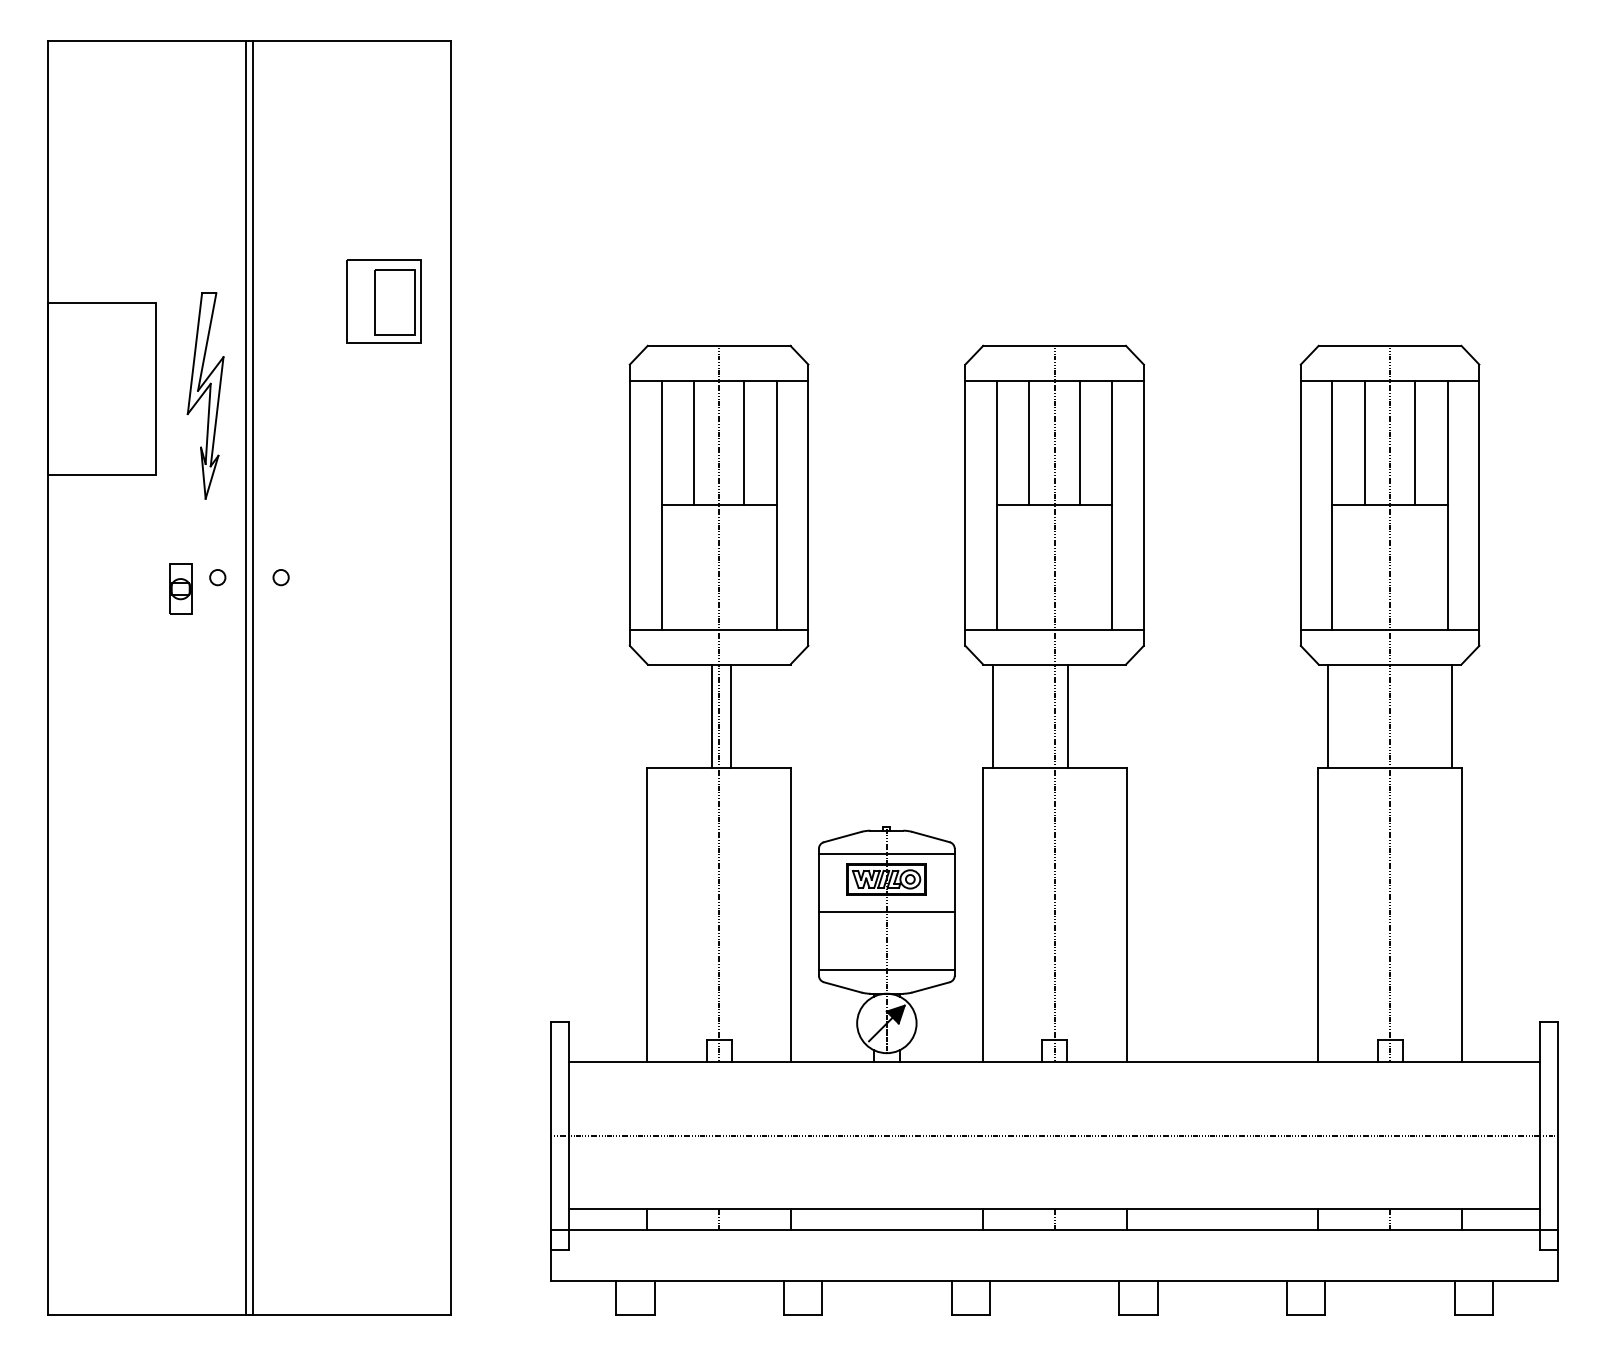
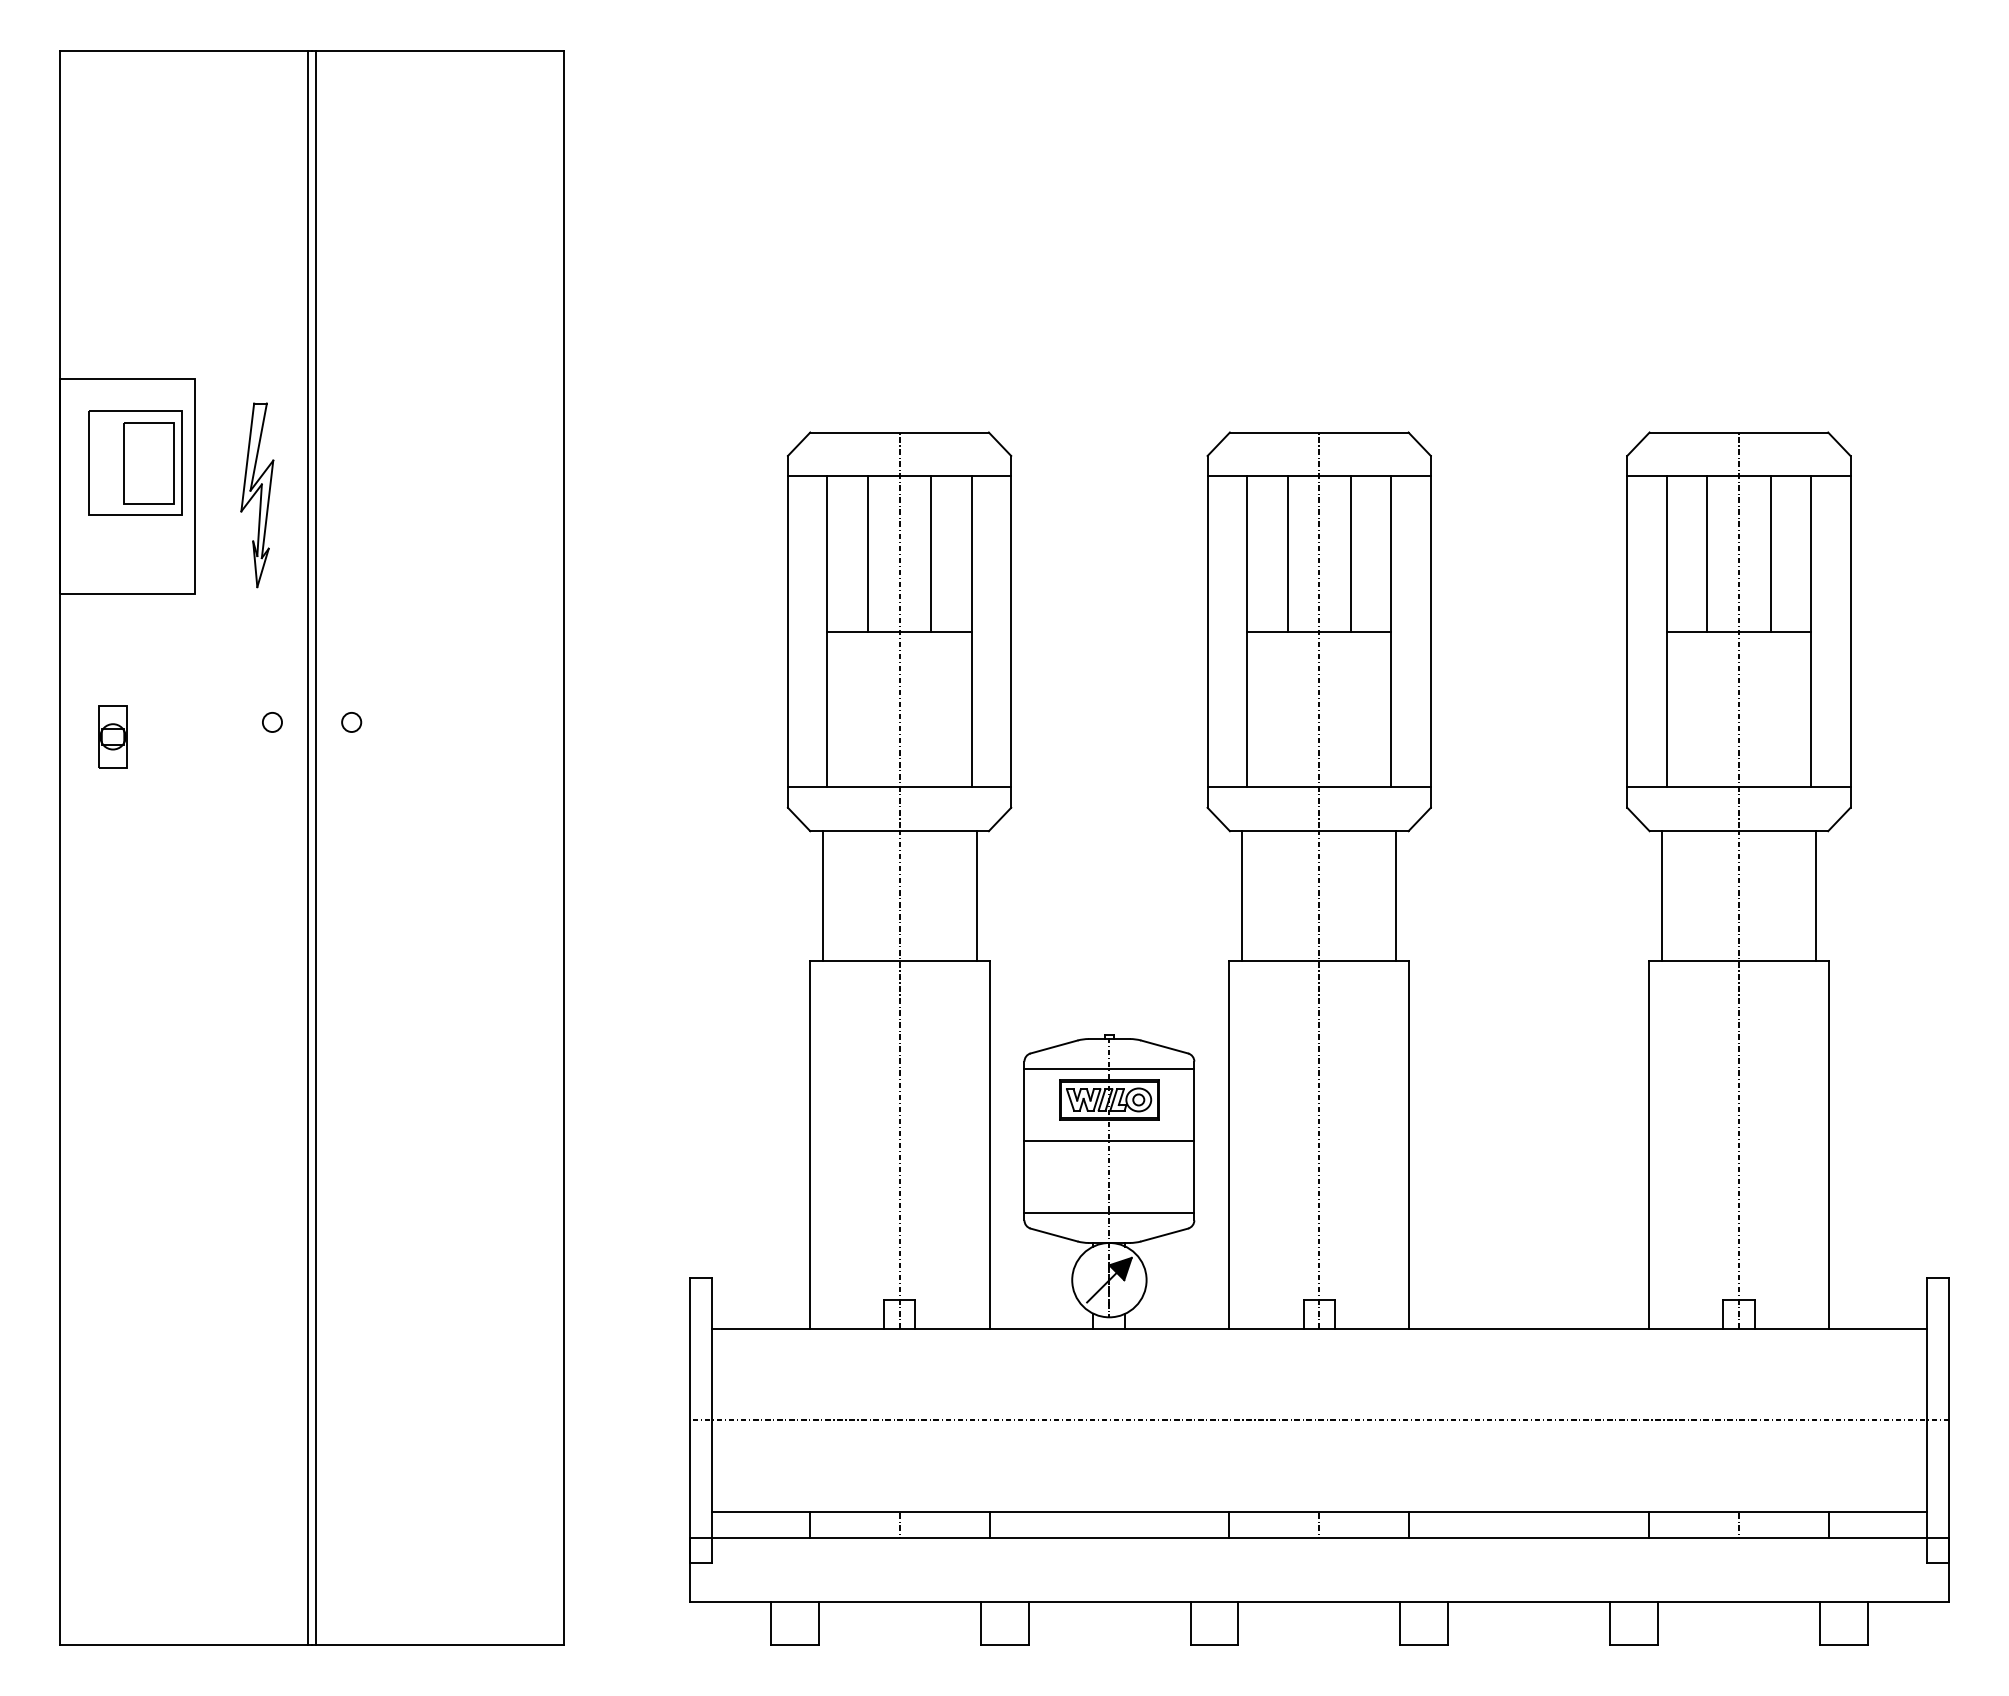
part: (384, 301) -> (135, 462), moved
part: (205, 396) -> (257, 495), size x0.71
part: (180, 588) -> (112, 736), moved
line: (711, 715) -> (822, 895), moved
line: (731, 715) -> (976, 895), moved
line: (1067, 715) -> (1396, 895), moved

